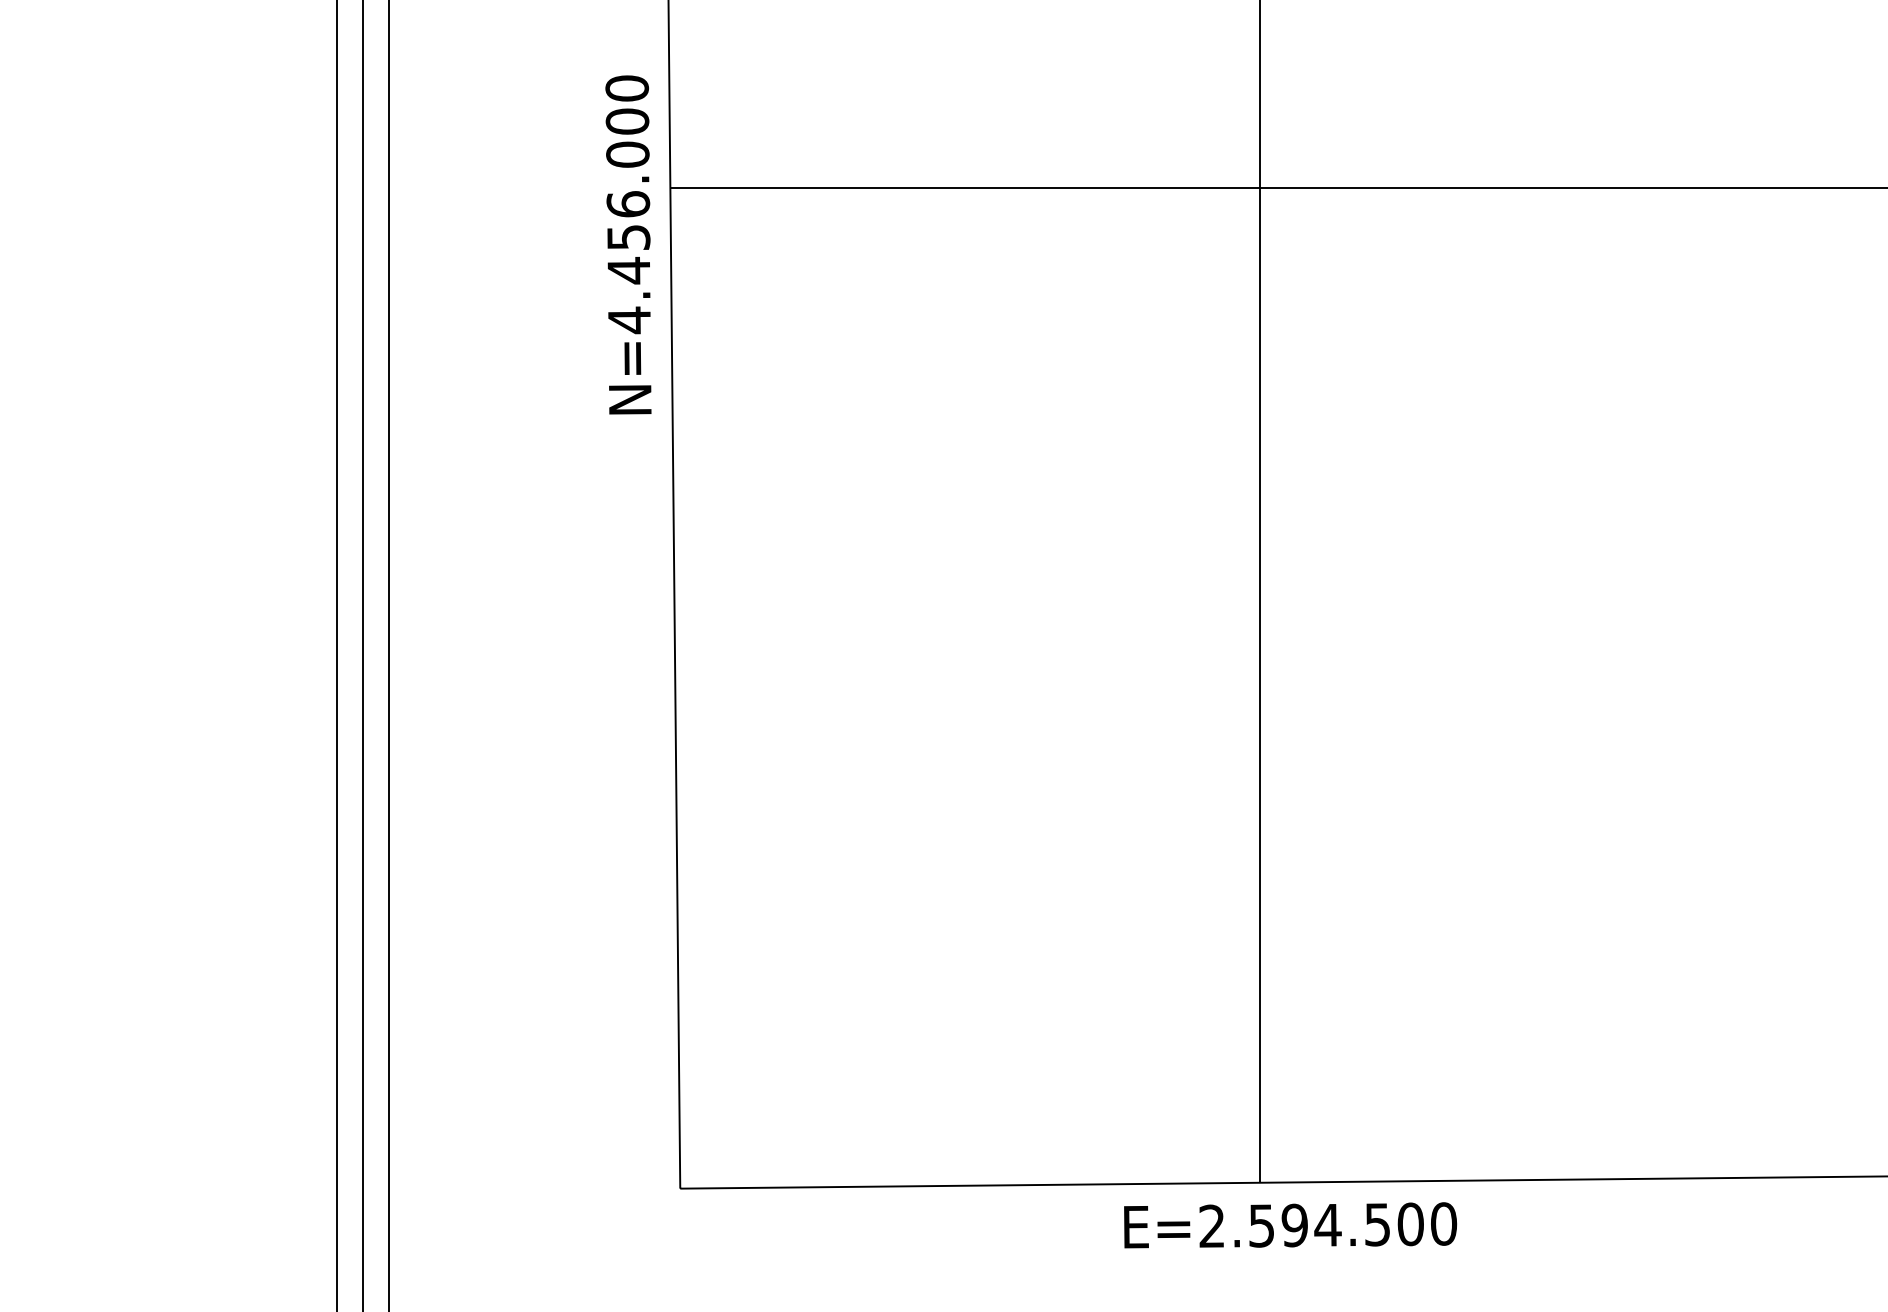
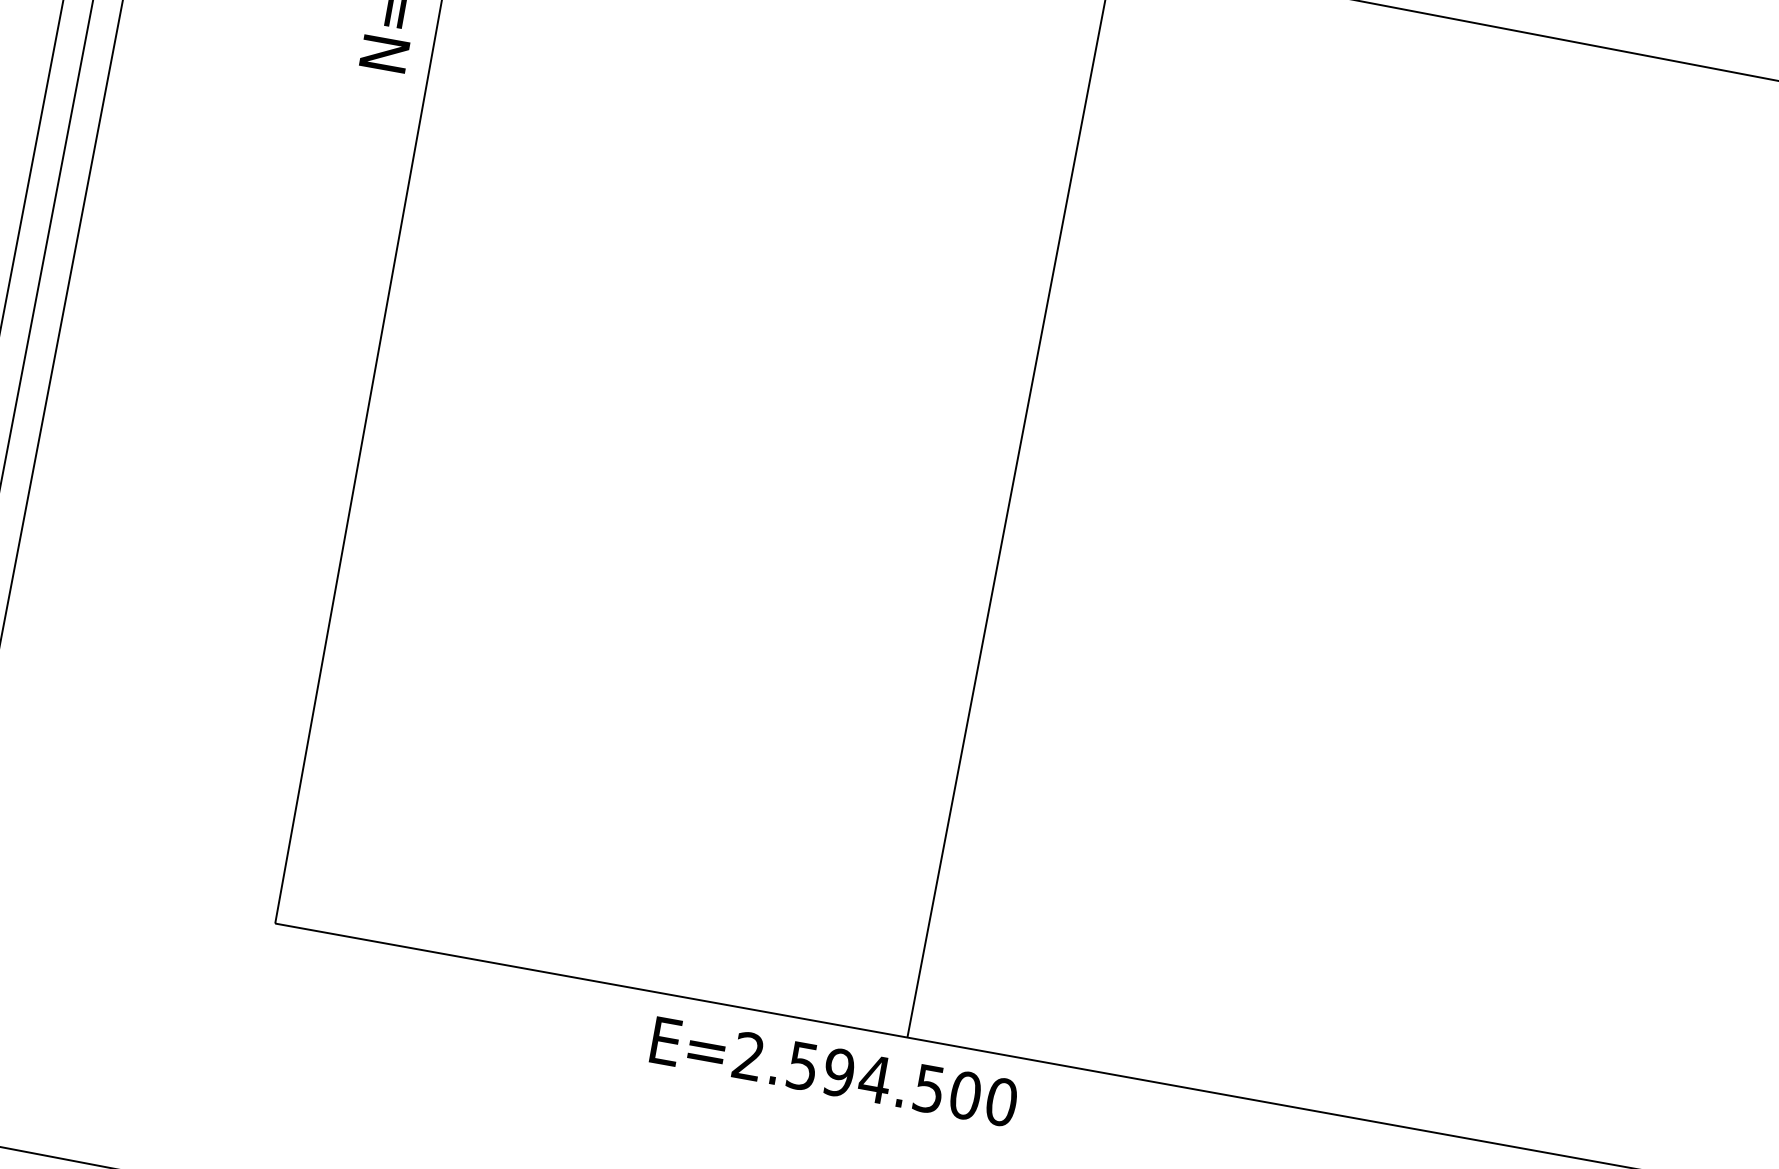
text: (1290, 1225) -> (834, 1071), moved

